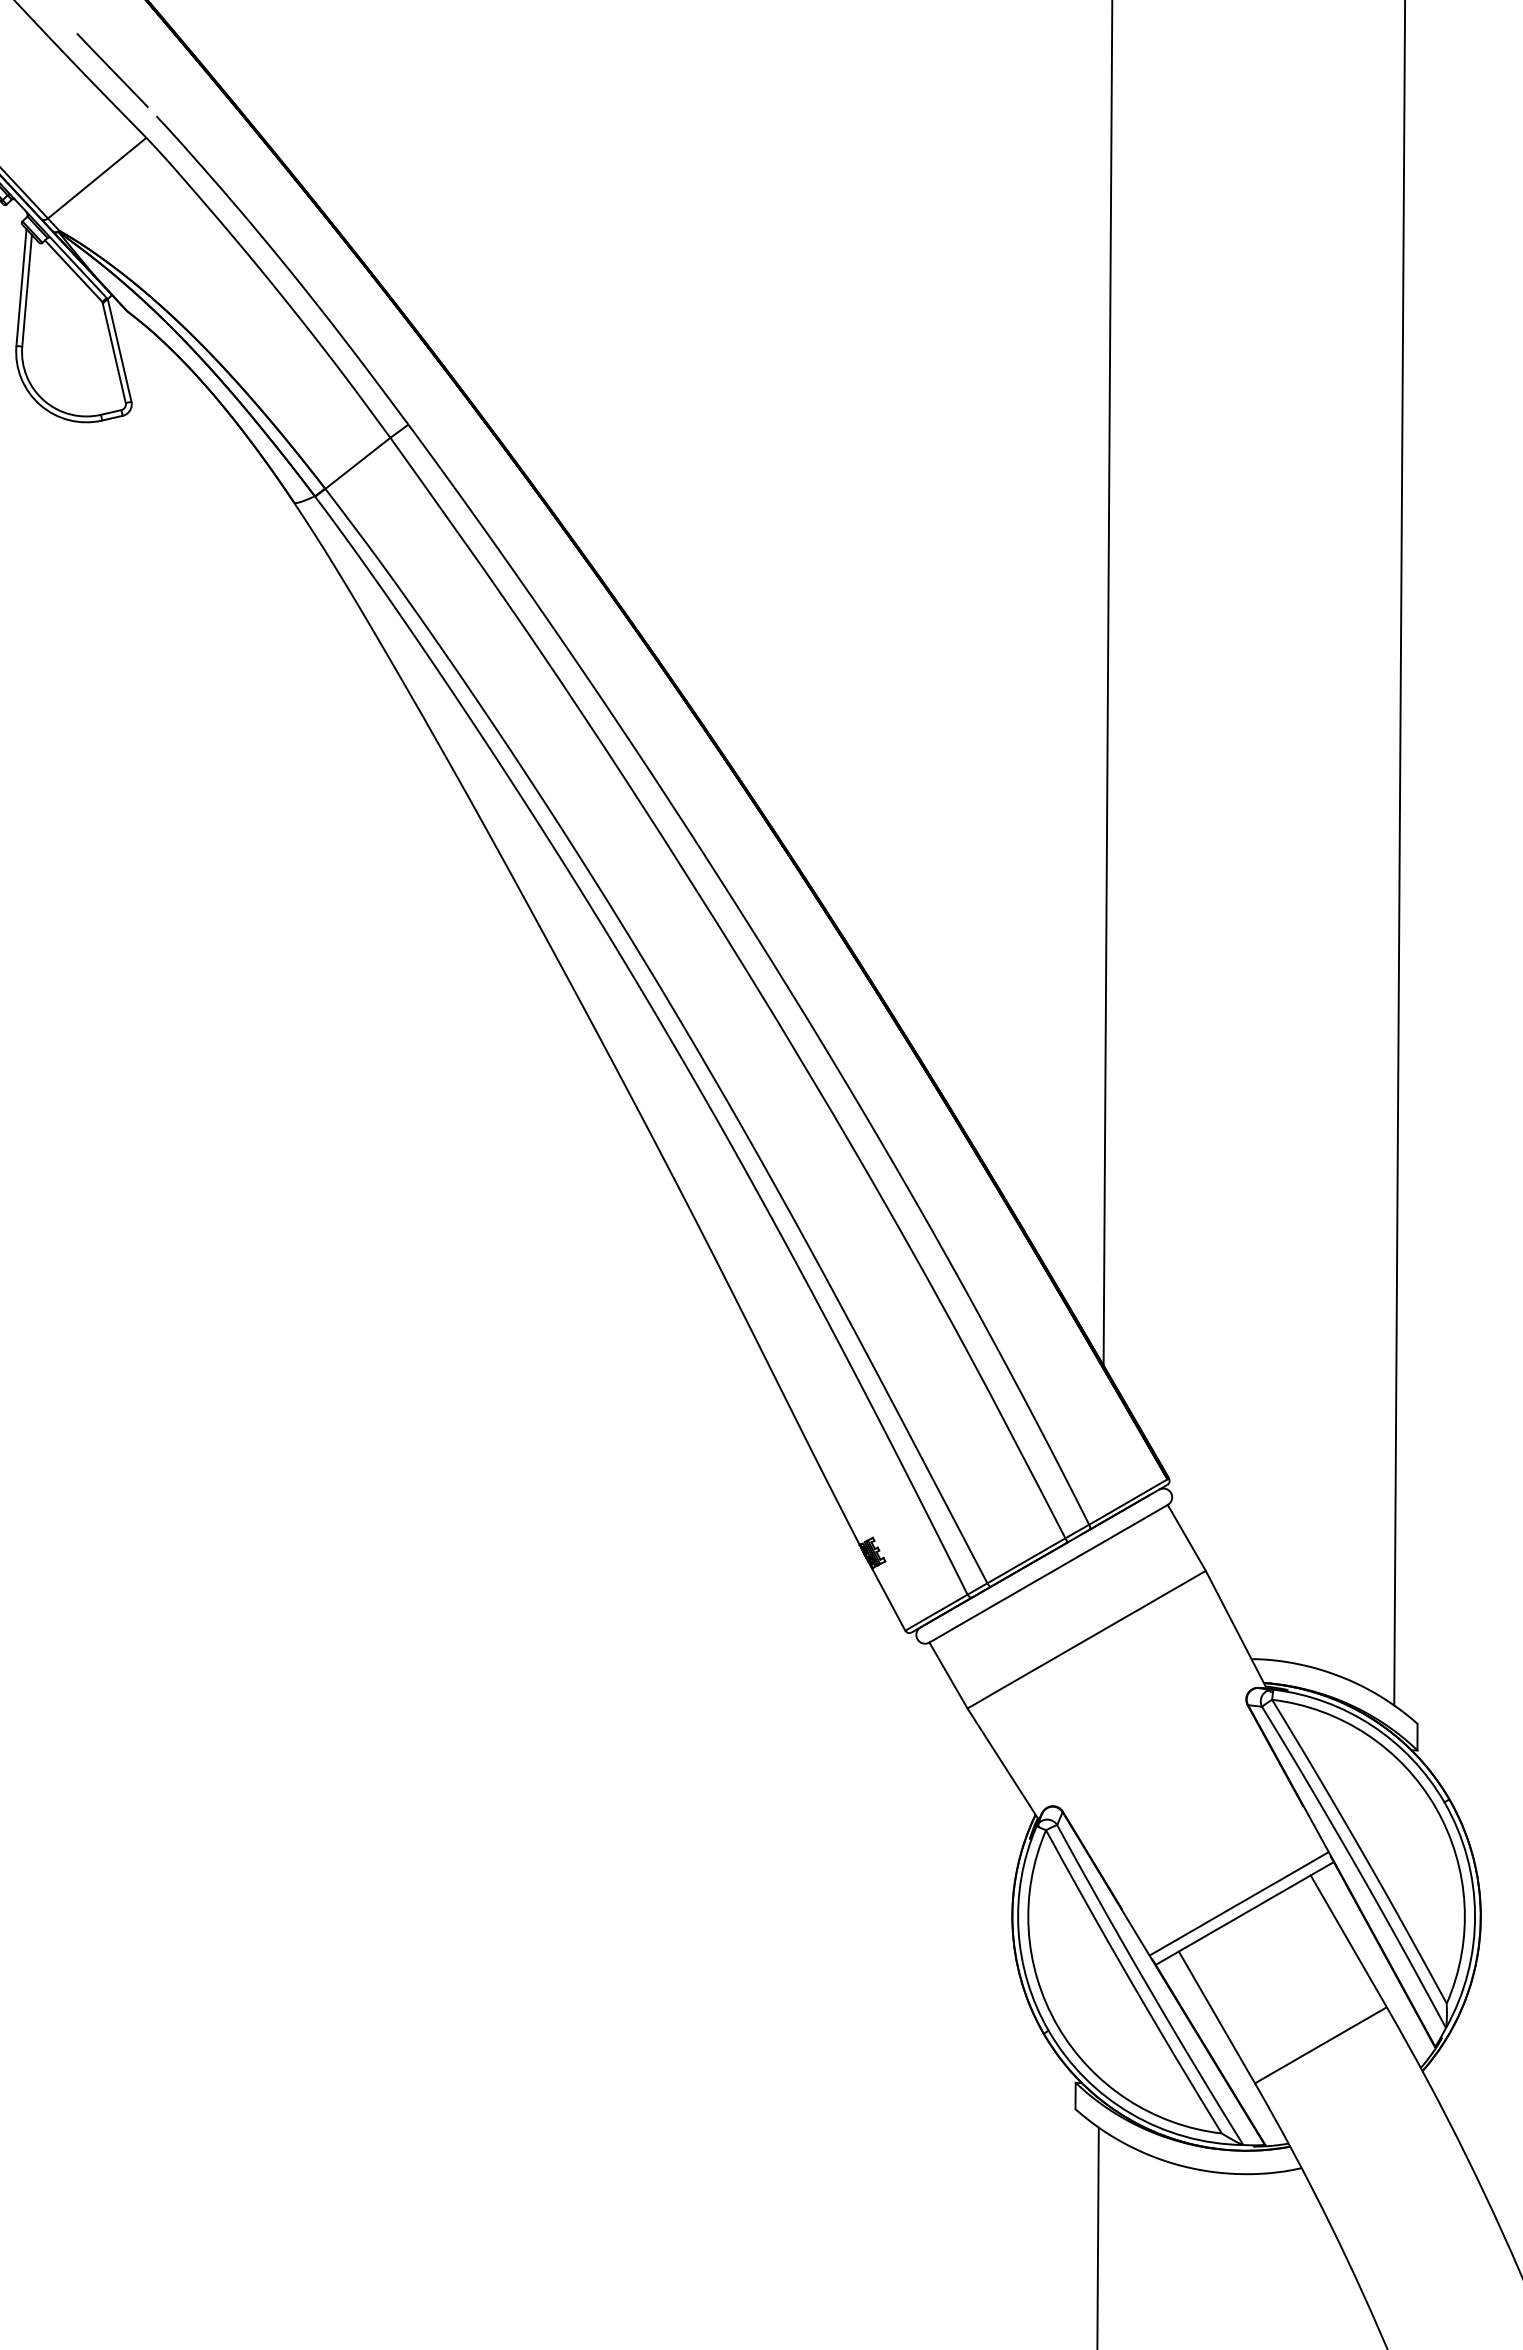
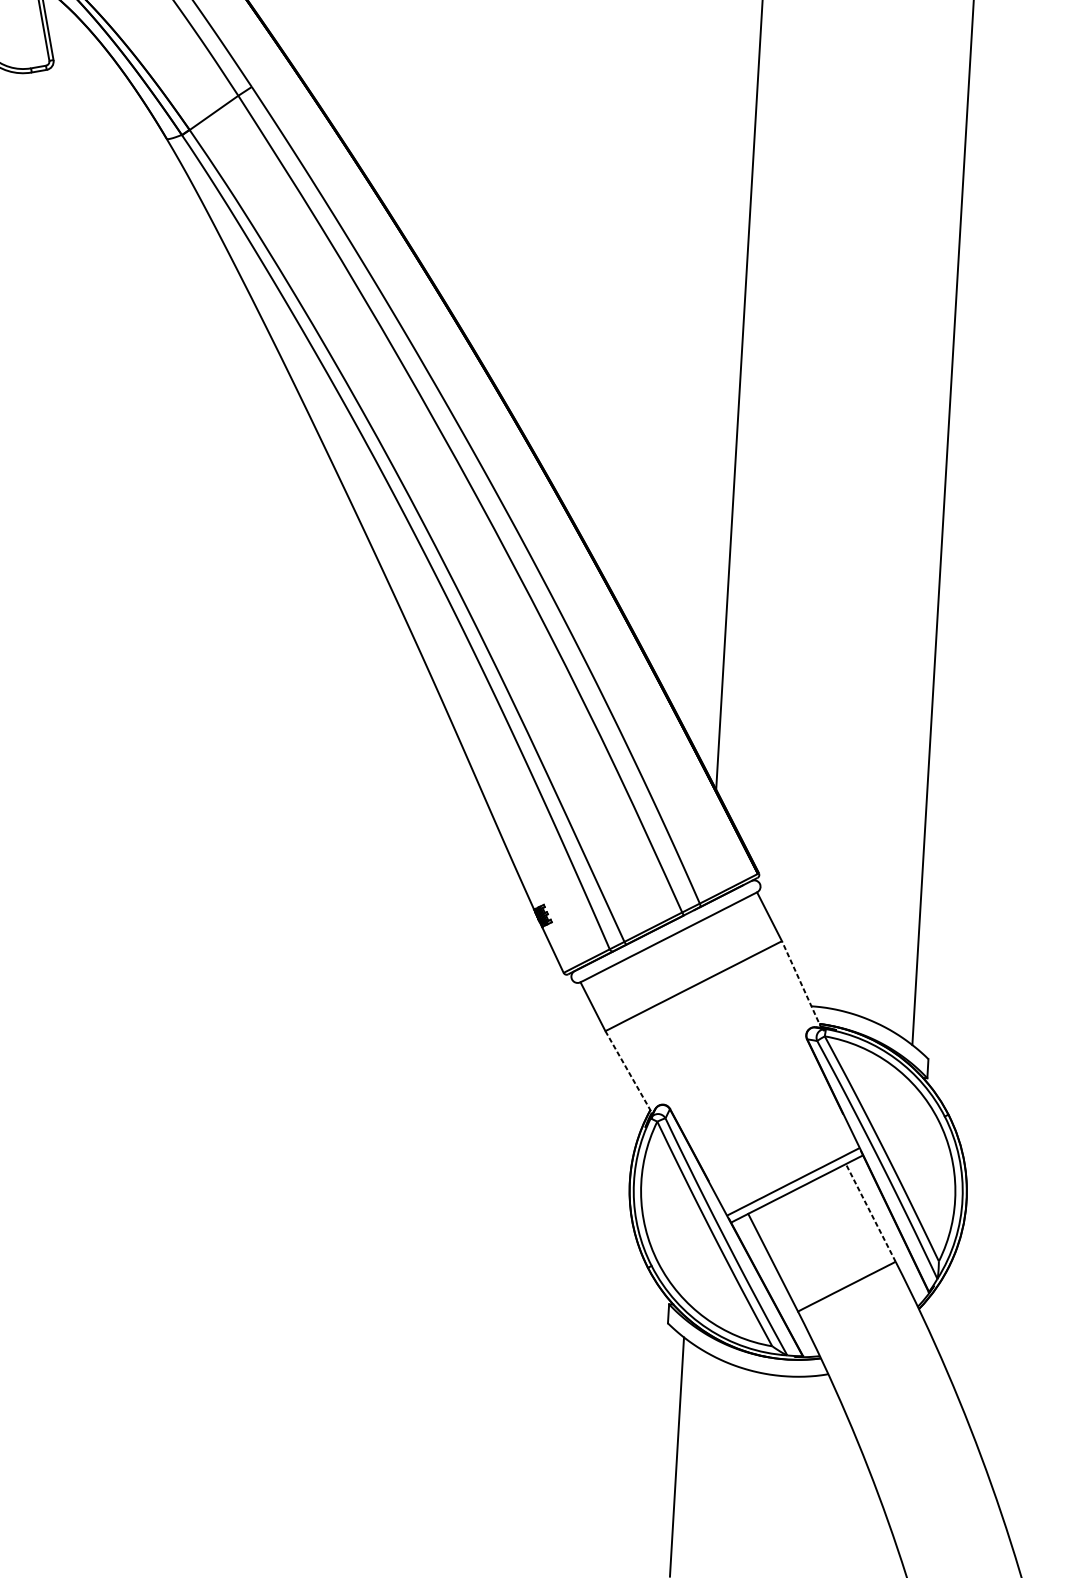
line: (1236, 1630) -> (801, 985), solid -> dashed
line: (1003, 1764) -> (629, 1072), solid -> dashed
line: (1348, 1940) -> (870, 1212), solid -> dashed

